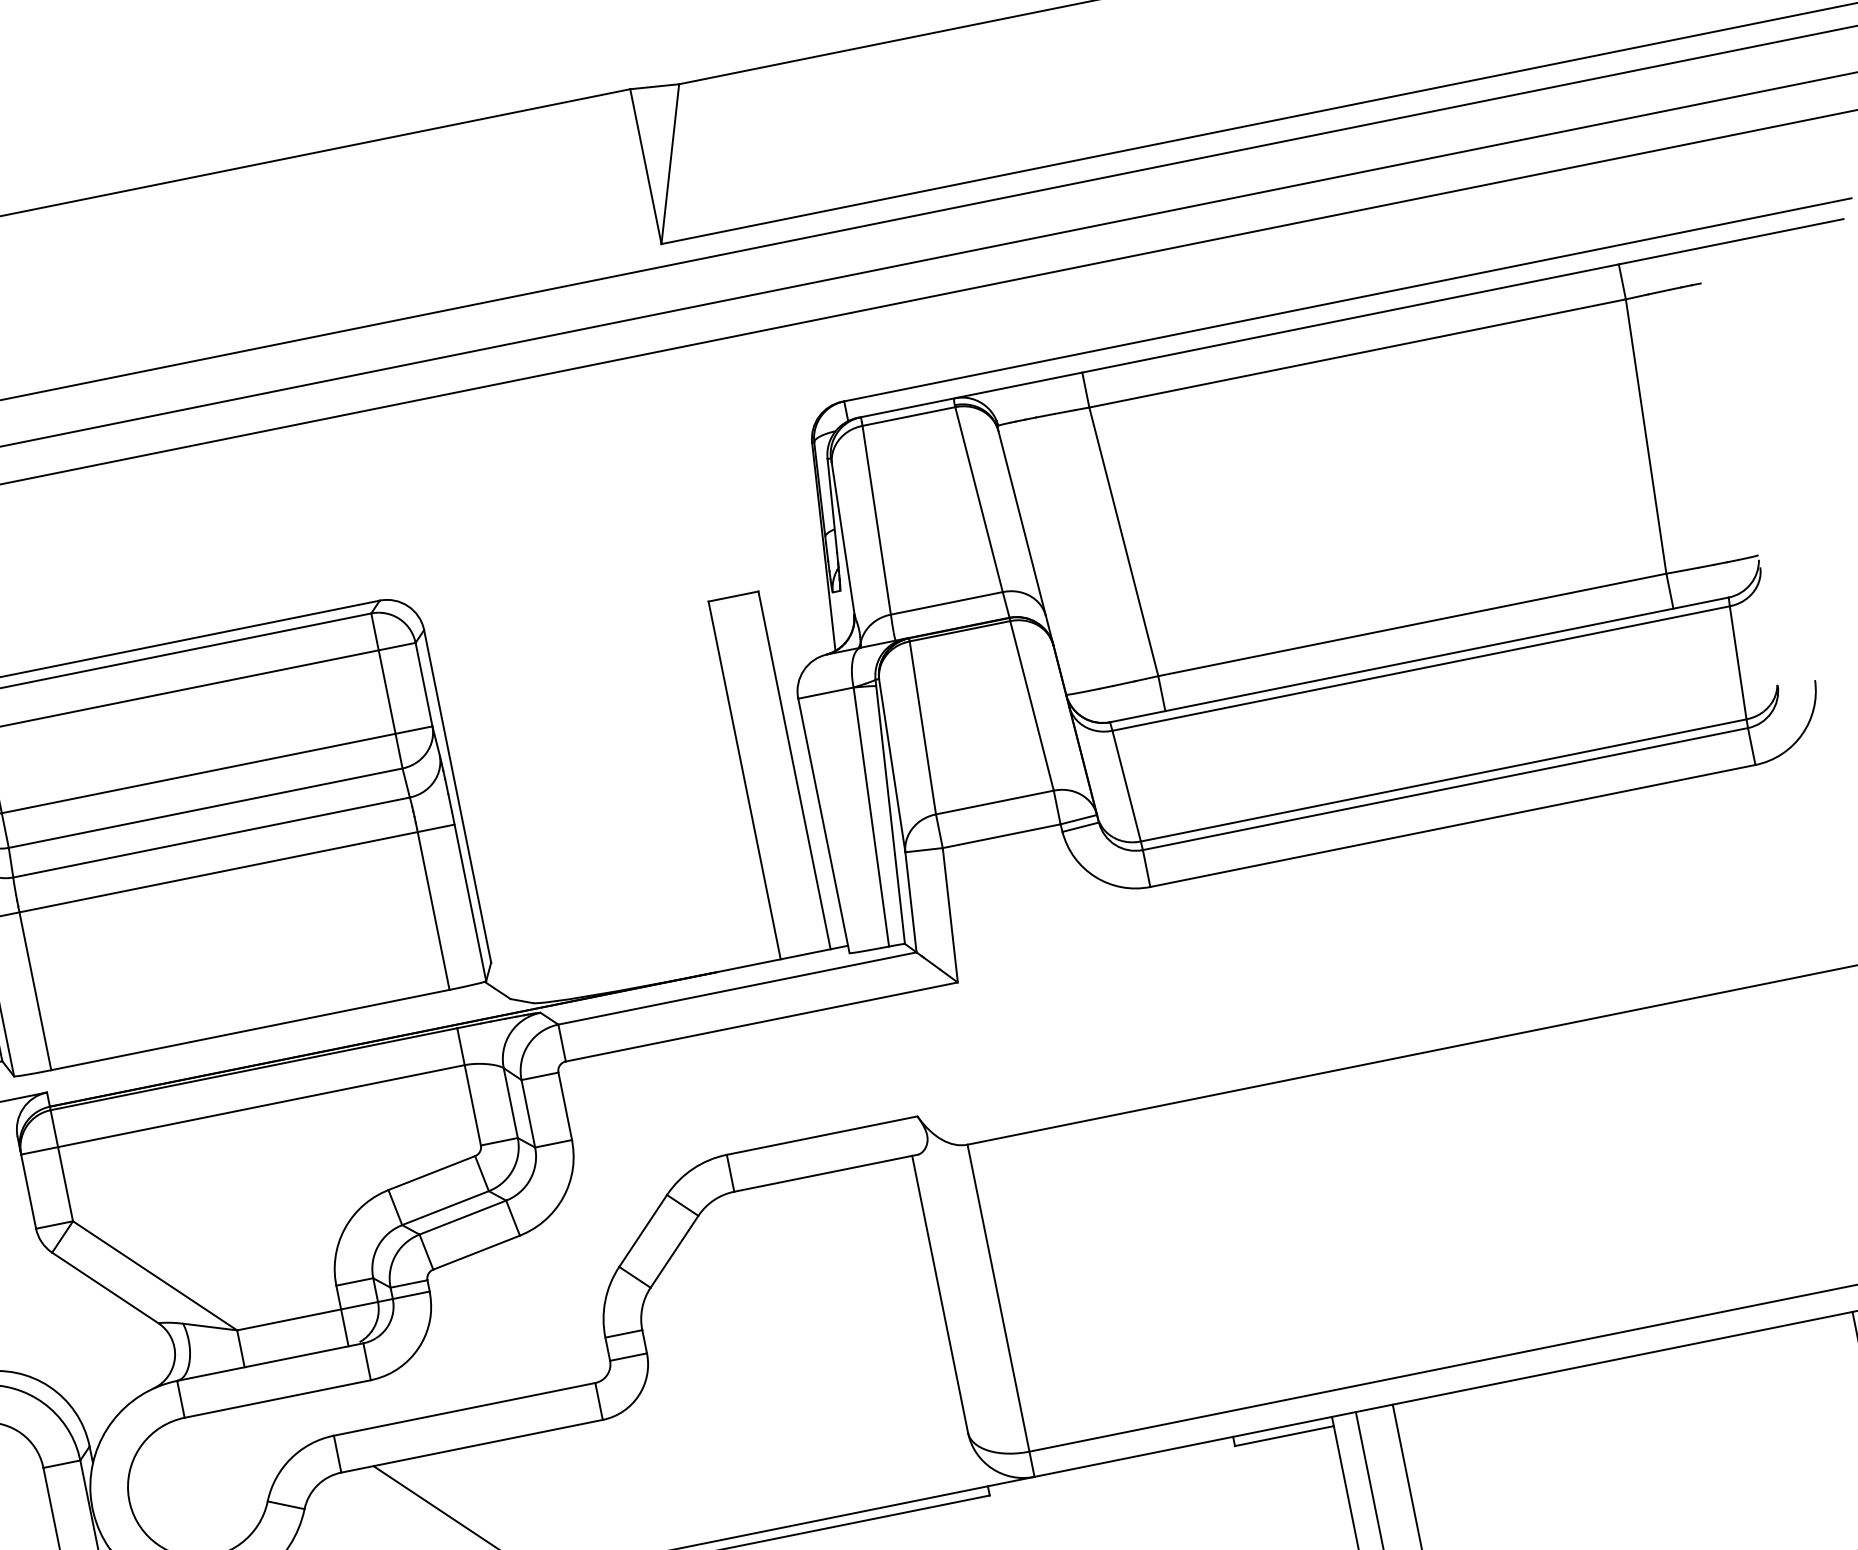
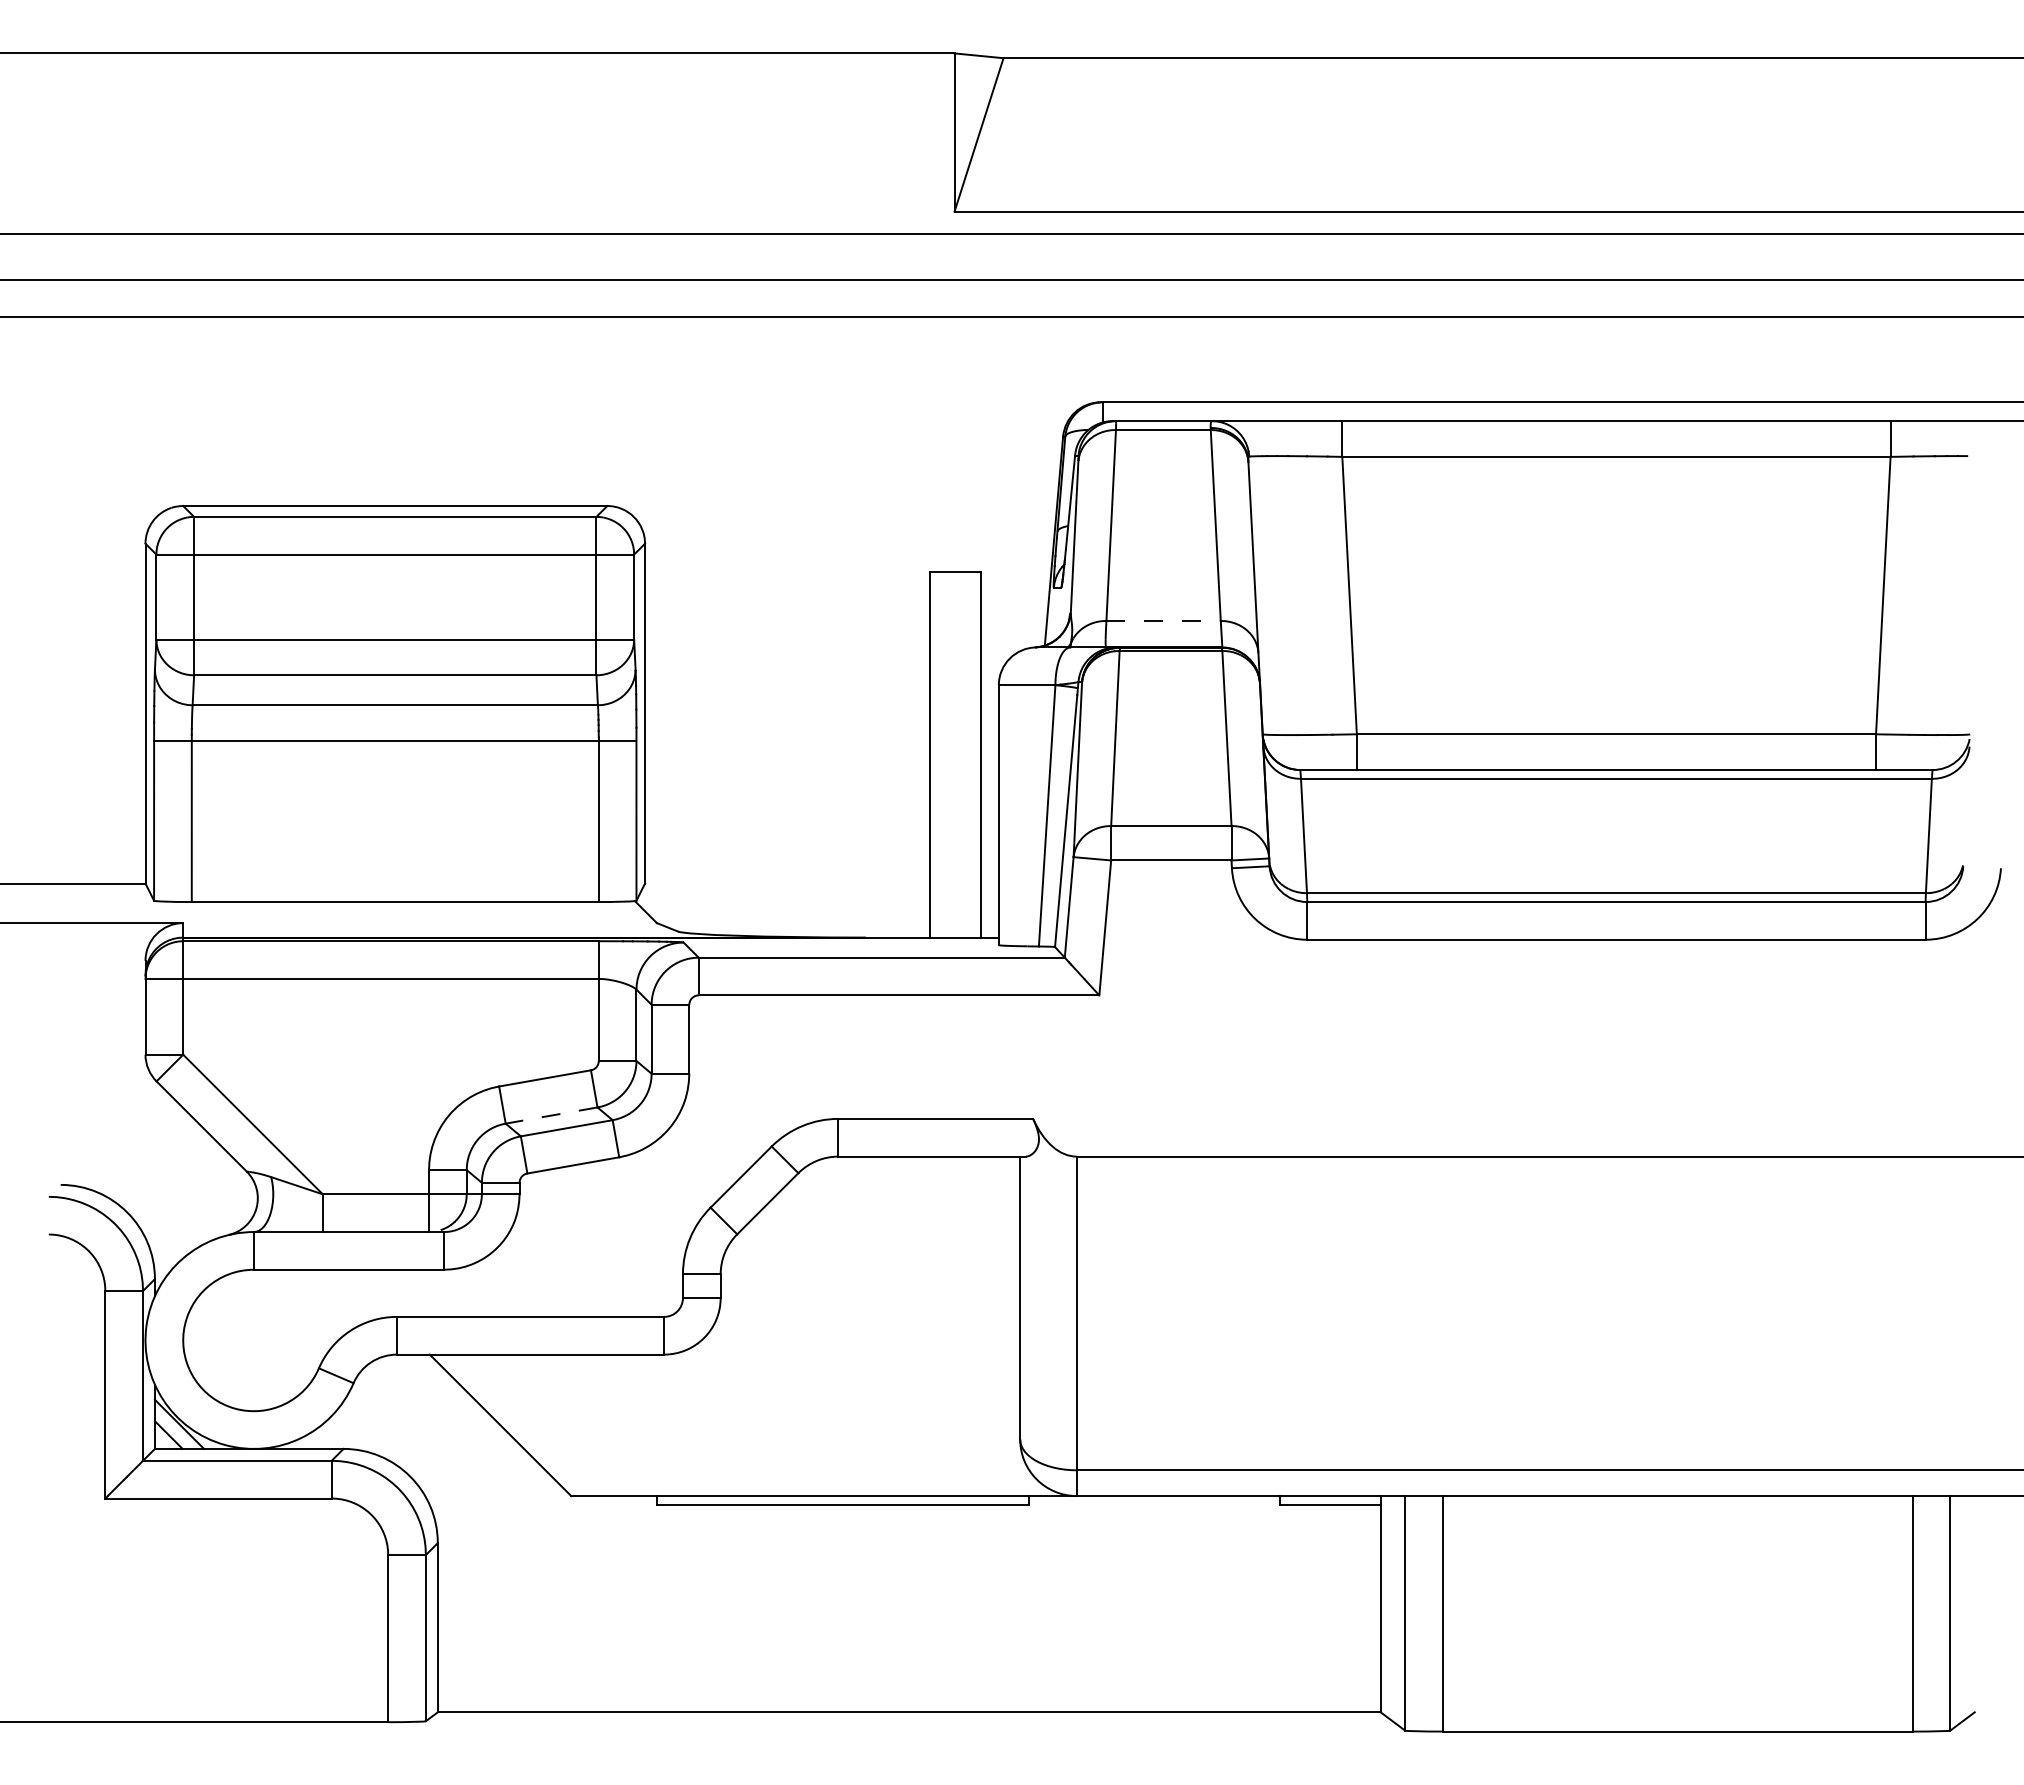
line: (947, 602) -> (1164, 620), solid -> dashed
line: (445, 1208) -> (551, 1115), solid -> dashed

